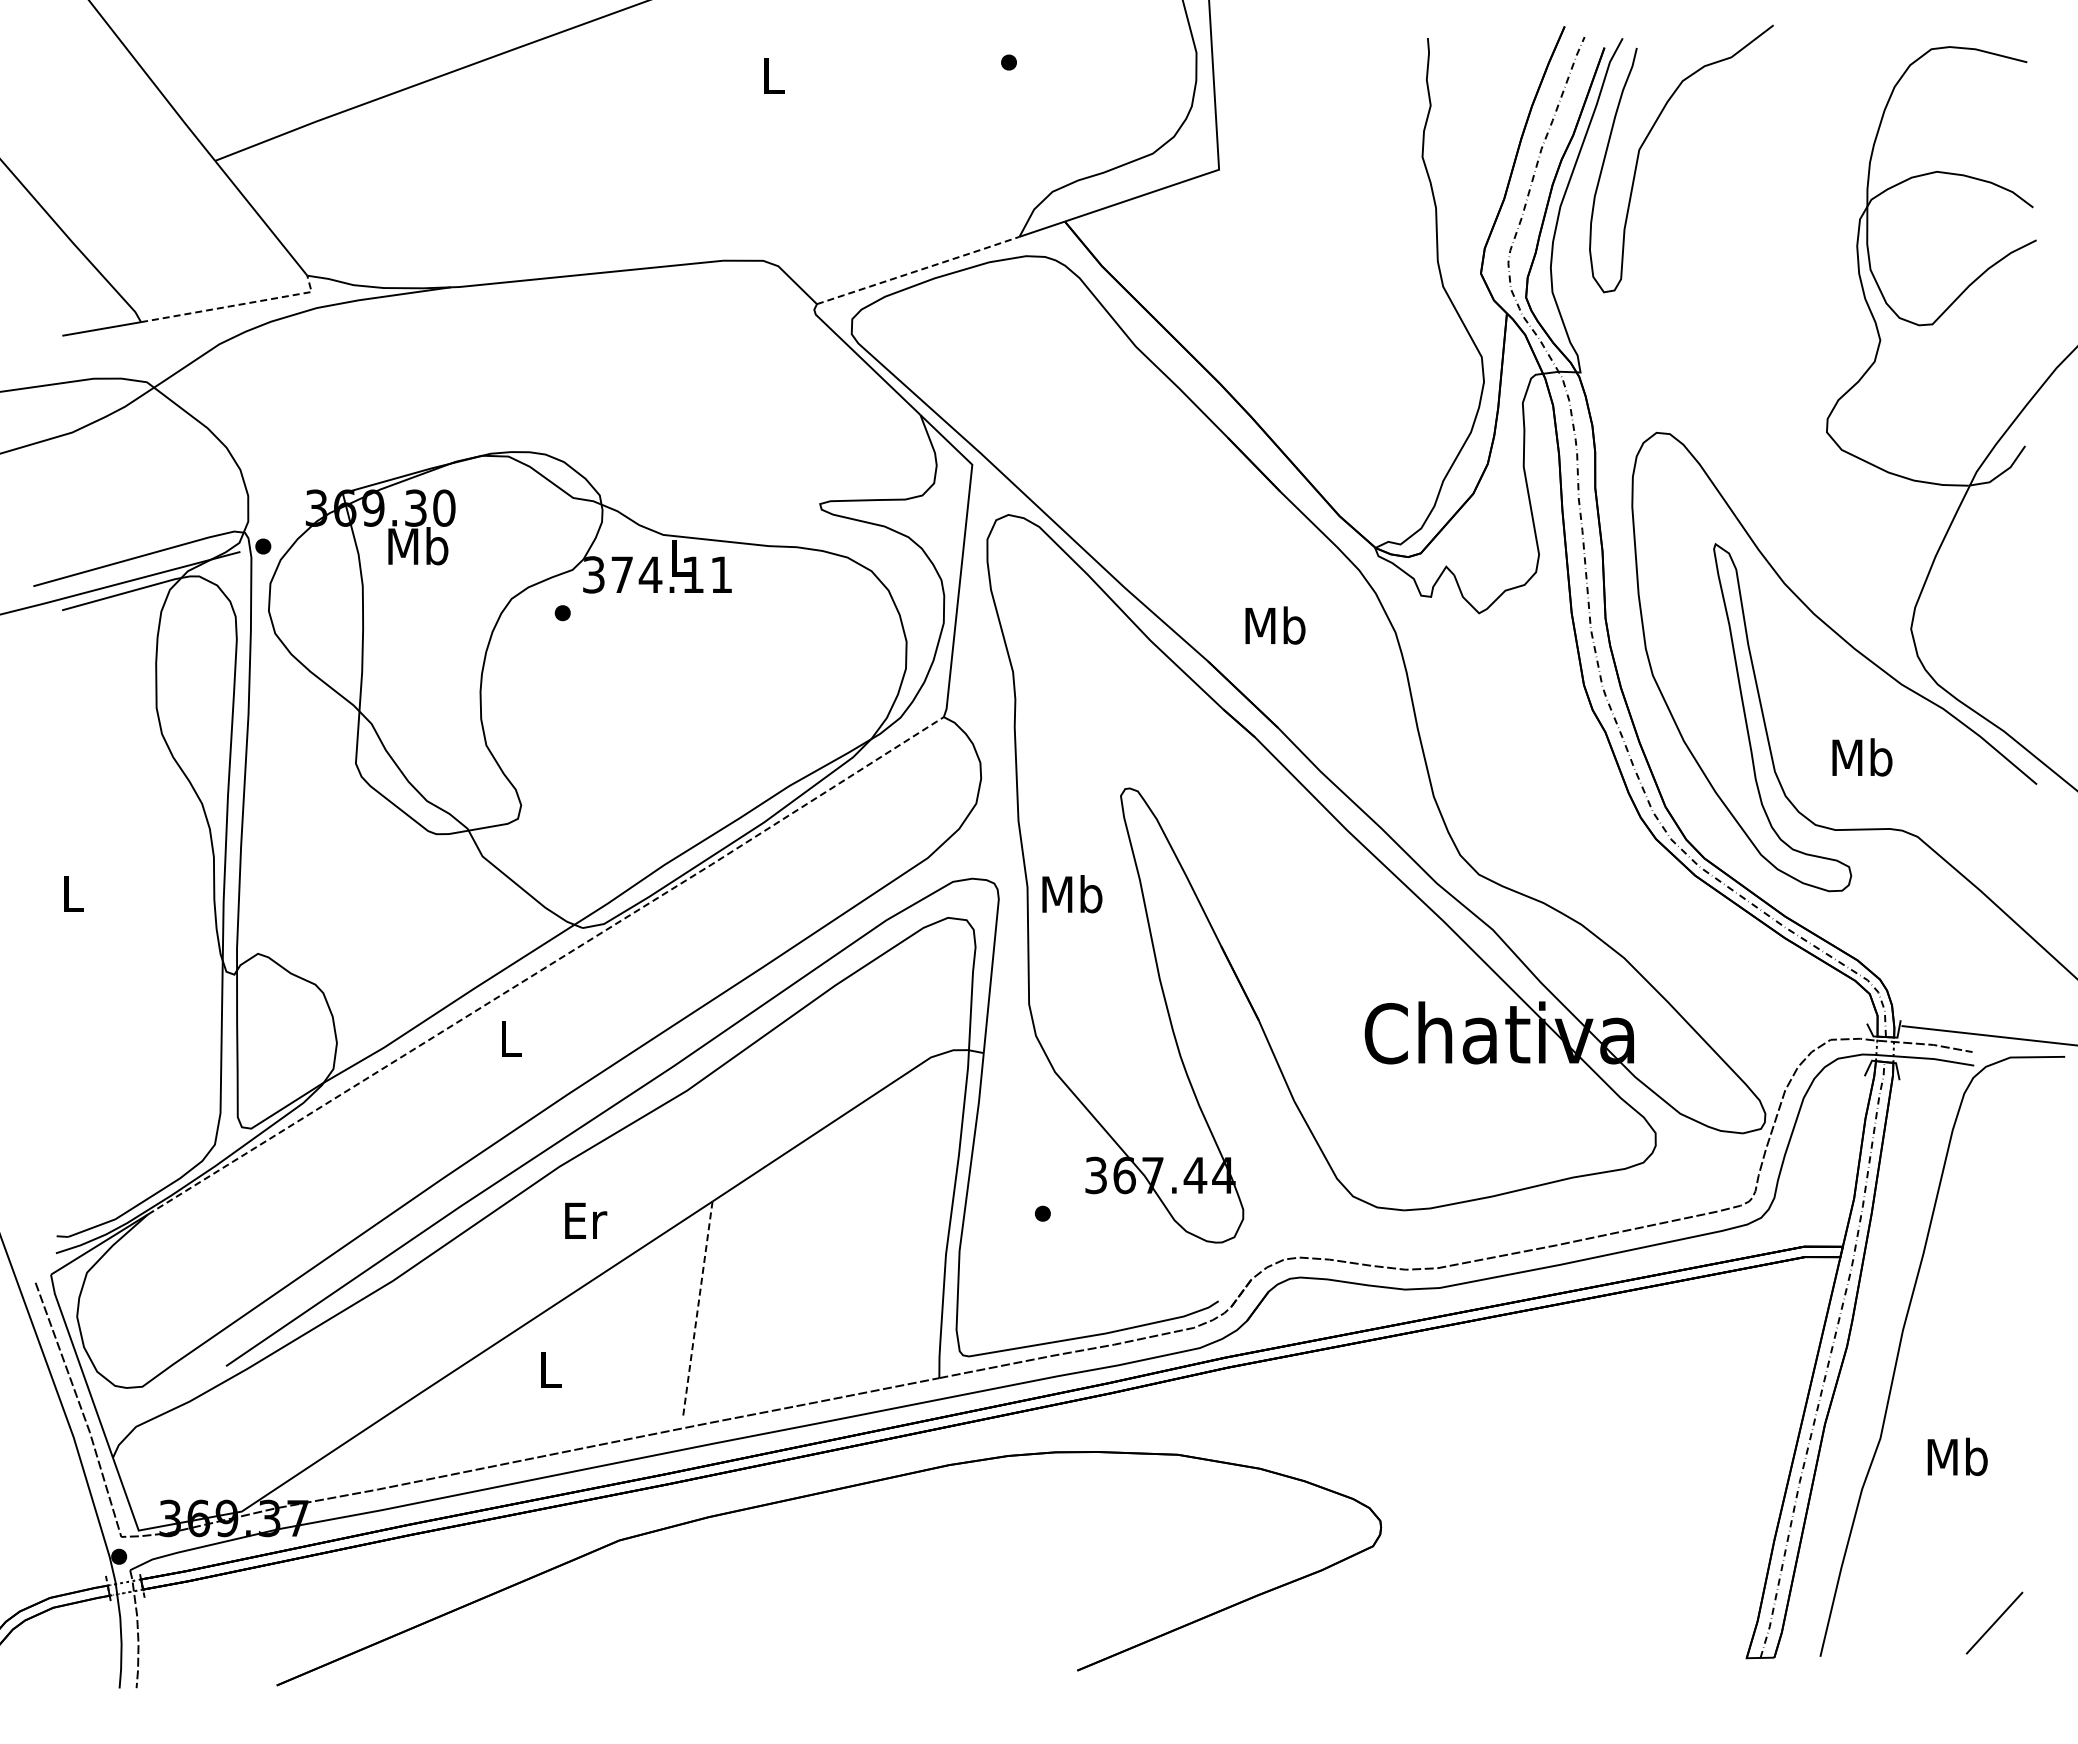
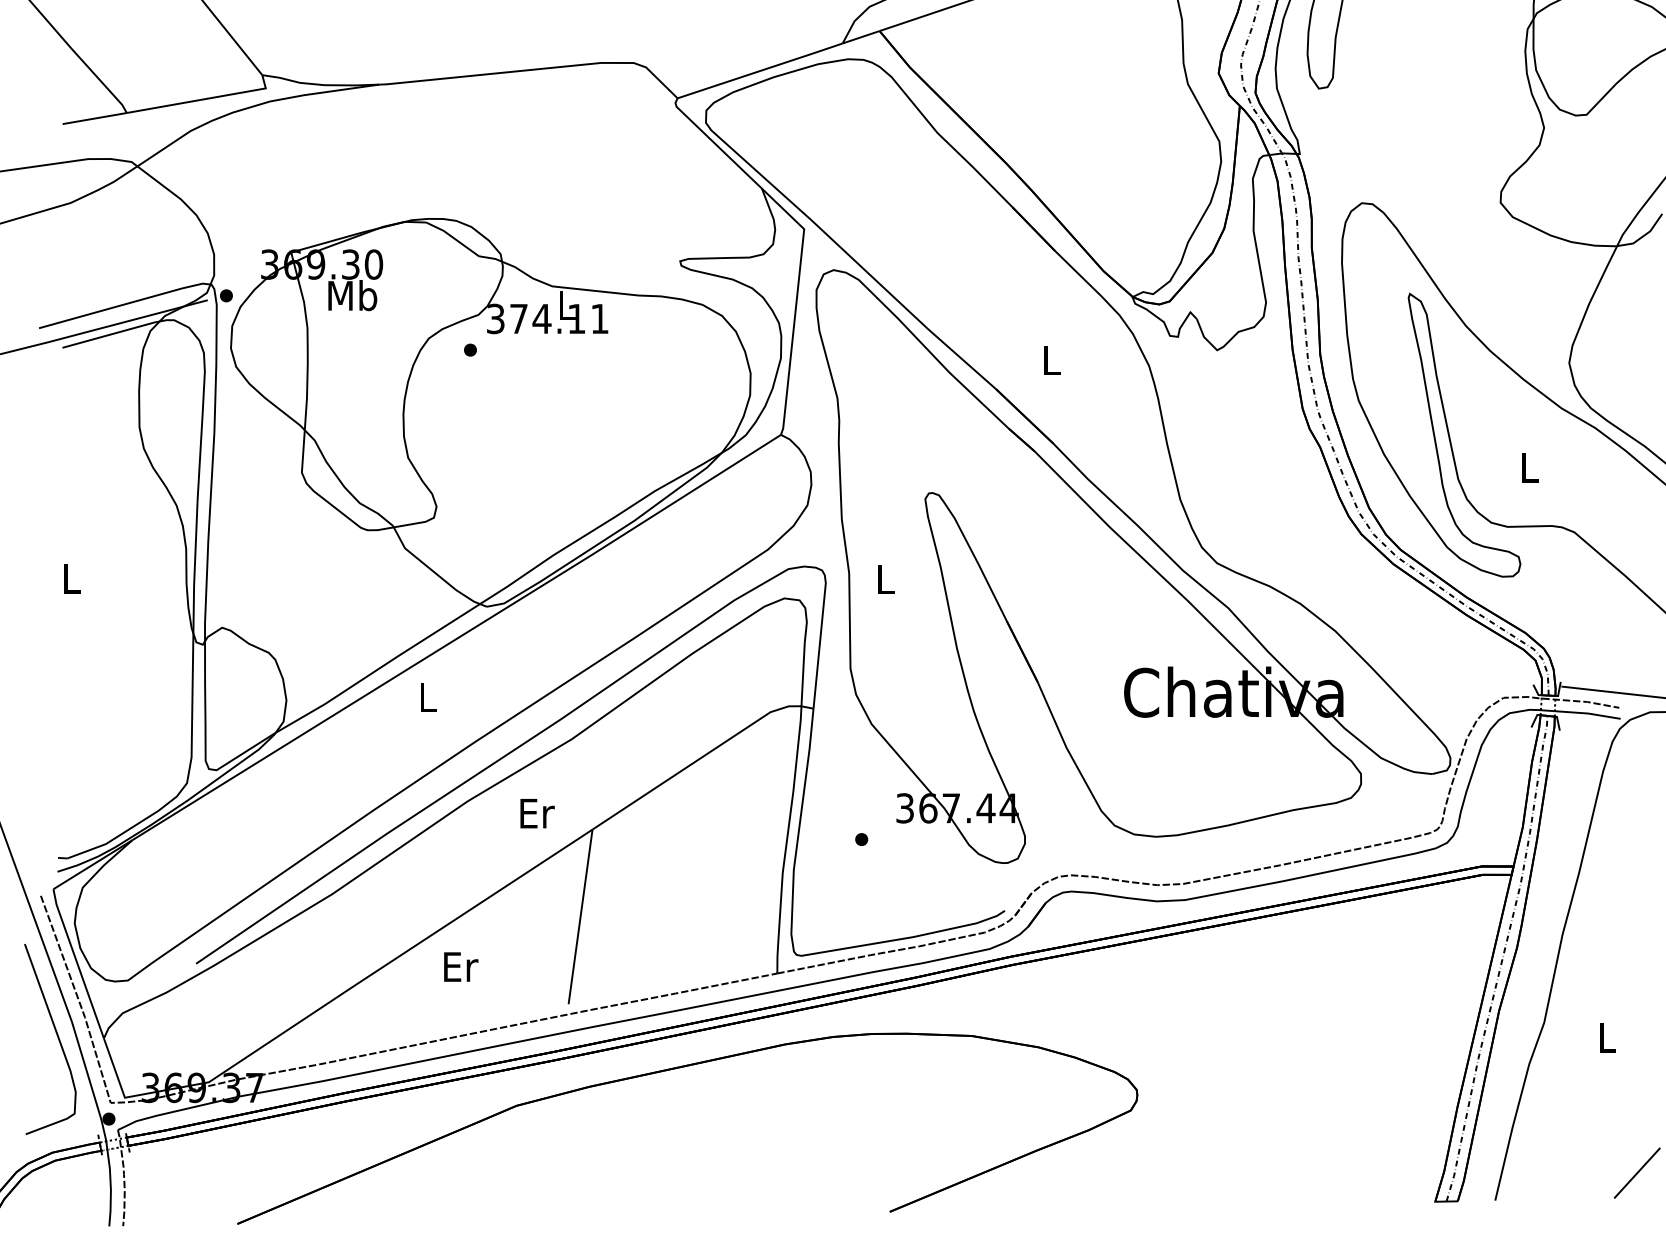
line: (919, 270) -> (761, 70), dashed -> solid
line: (235, 305) -> (203, 99), dashed -> solid
text: (1275, 625) -> (1051, 360), Mb -> L
text: (1862, 757) -> (1529, 467), Mb -> L
text: (1072, 894) -> (885, 579), Mb -> L
line: (547, 966) -> (458, 638), dashed -> solid
text: (586, 1220) -> (537, 813), moved
line: (697, 1309) -> (580, 917), dashed -> solid
text: (551, 1370) -> (461, 967), L -> Er
curve: (55, 1455) -> (57, 1036), added
text: (1957, 1456) -> (1607, 1037), Mb -> L

